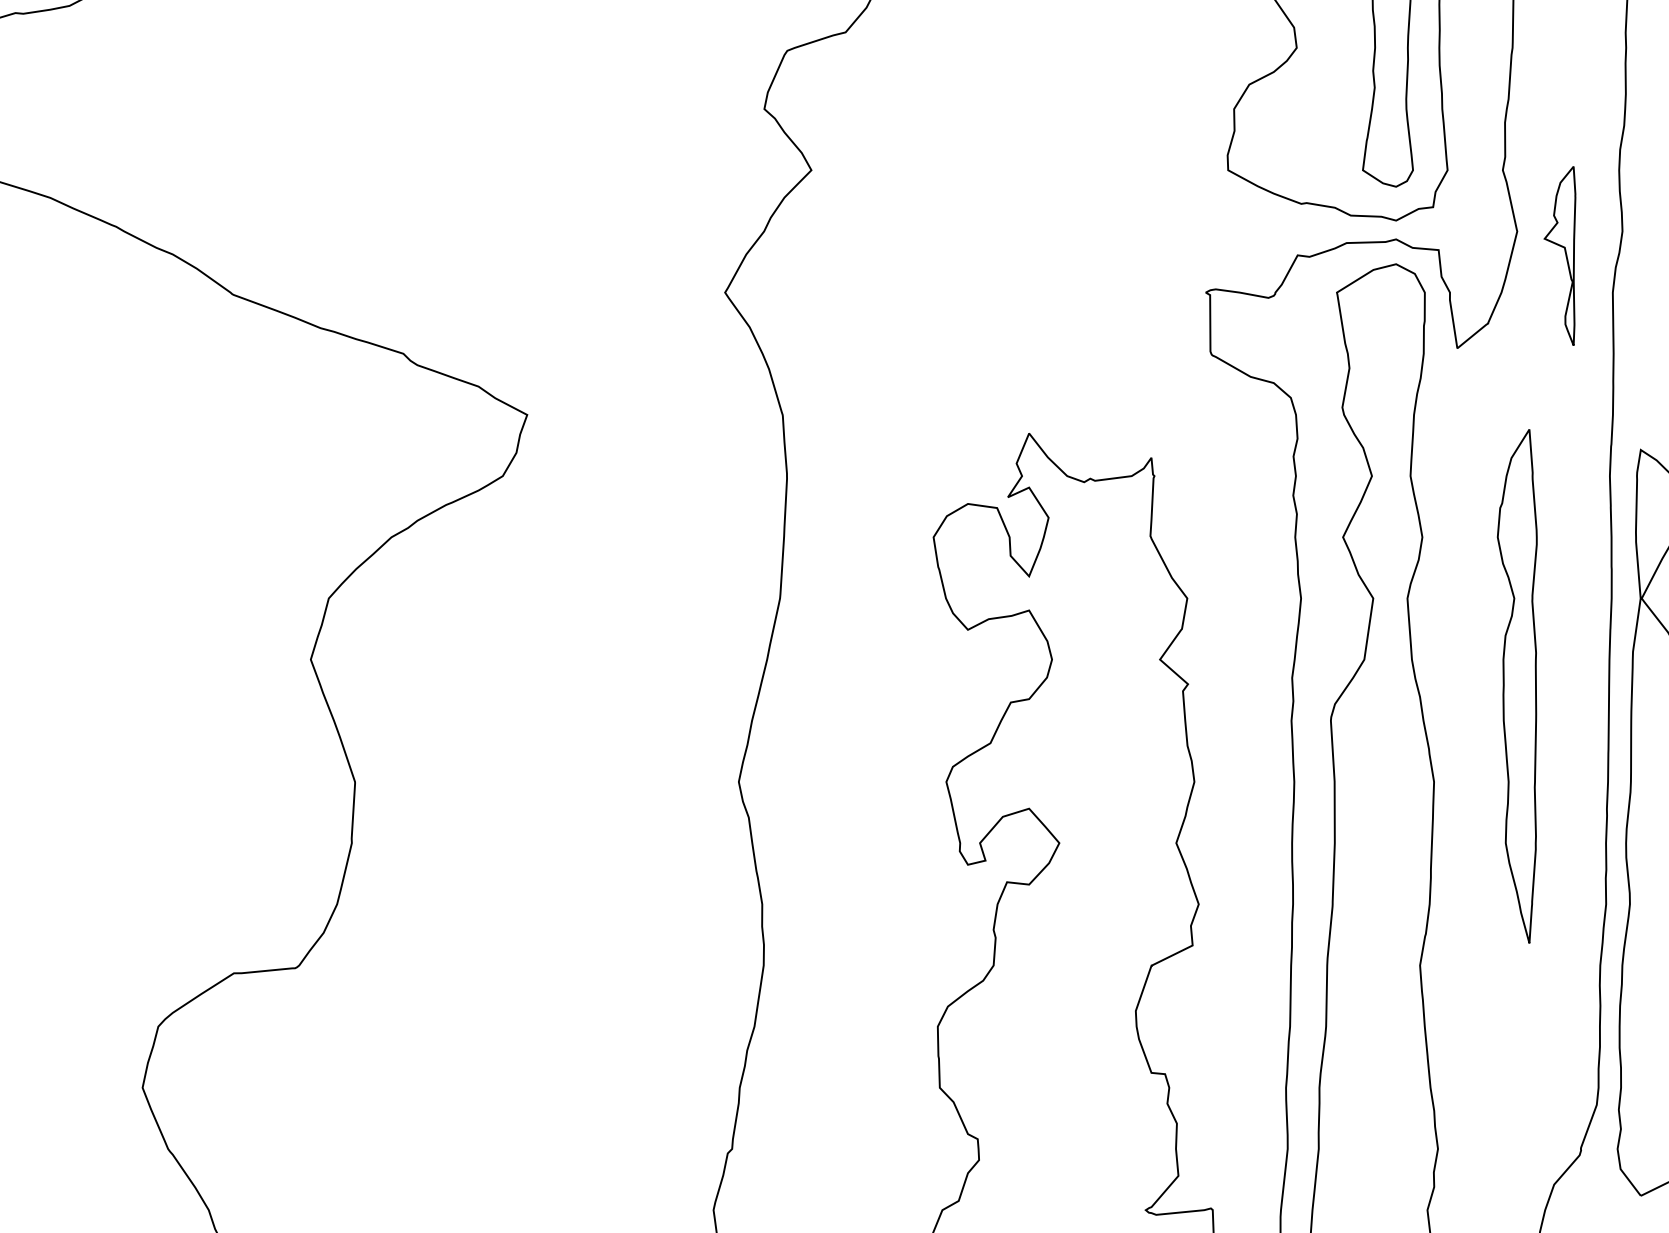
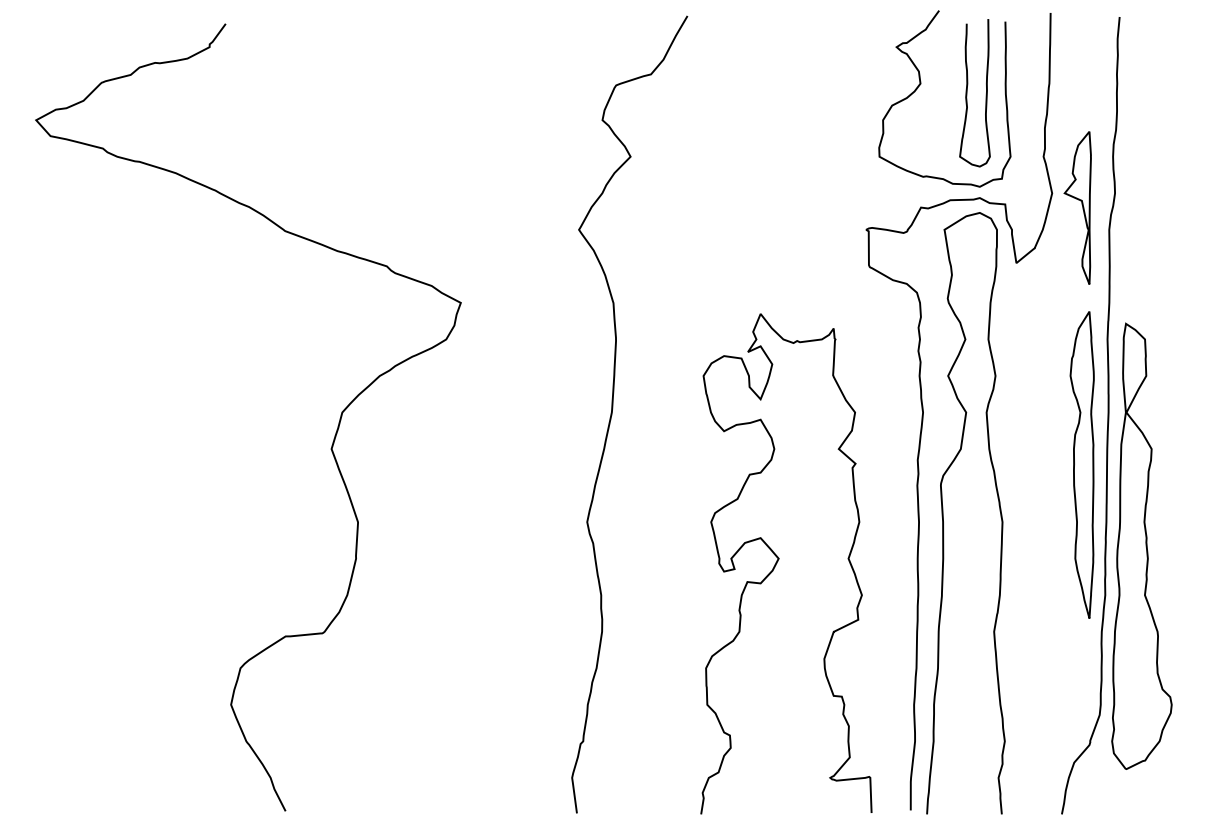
part: (1559, 255) -> (1077, 207), size x1.43
part: (1516, 685) -> (1081, 464), moved

